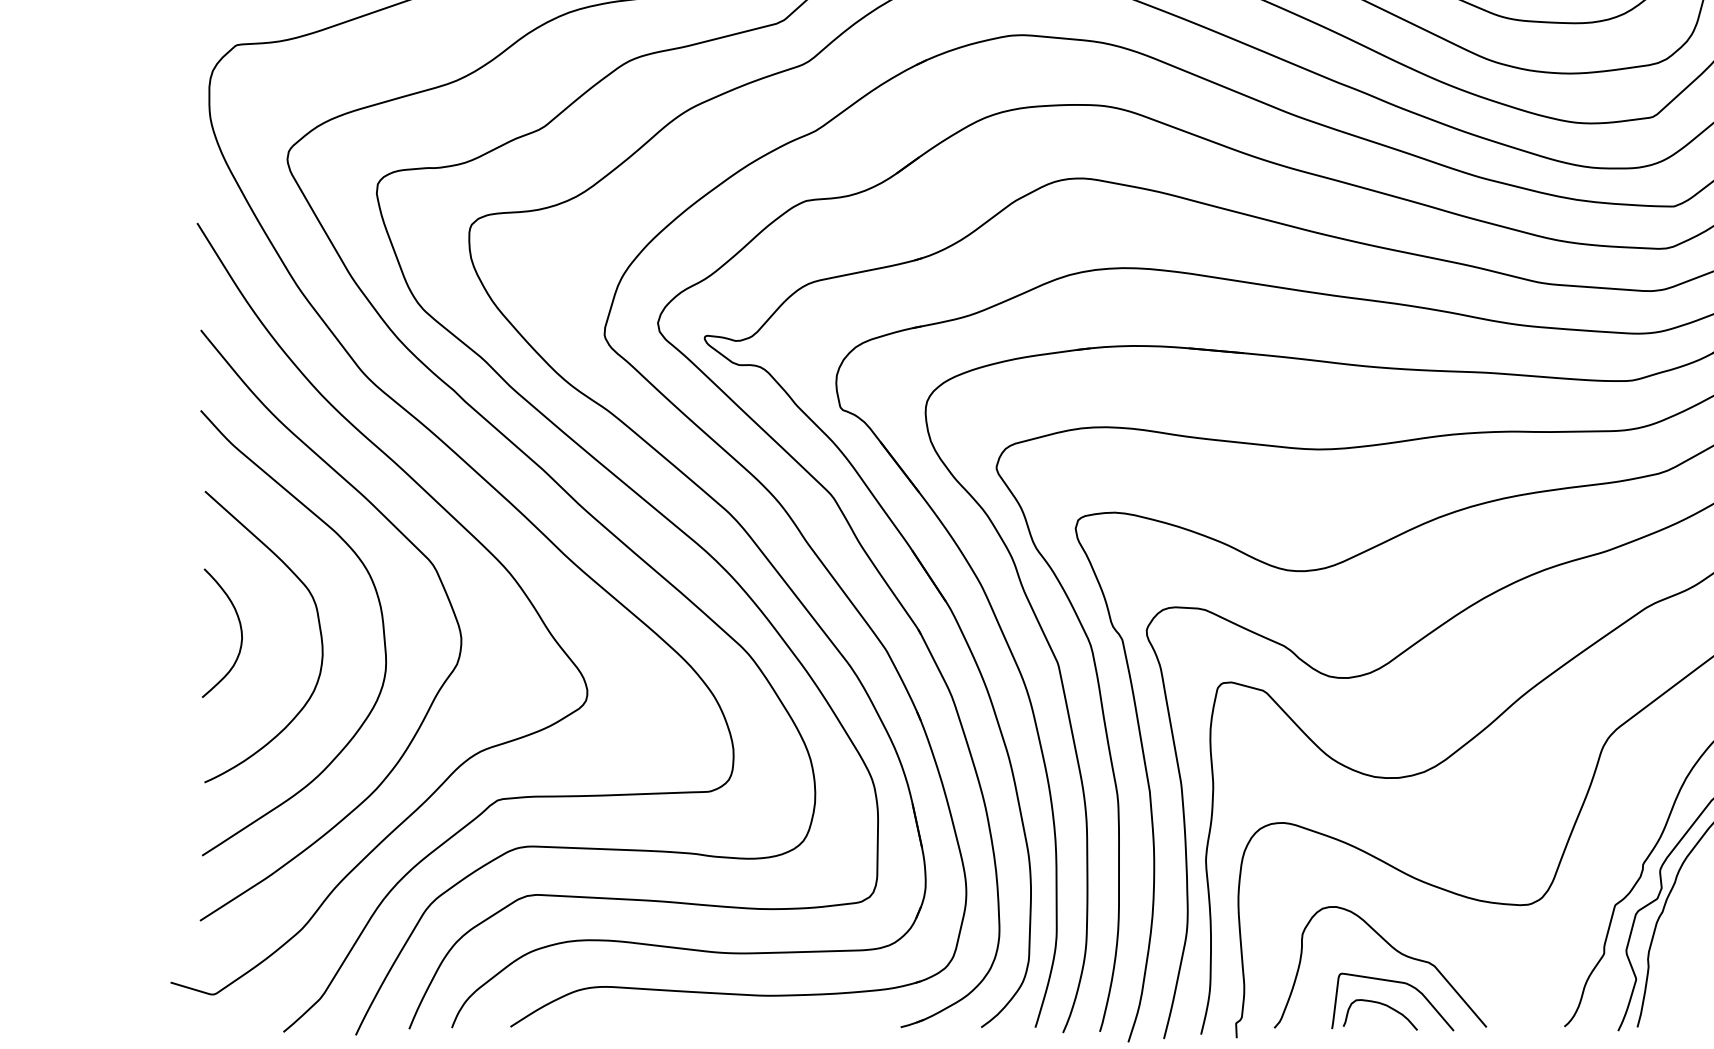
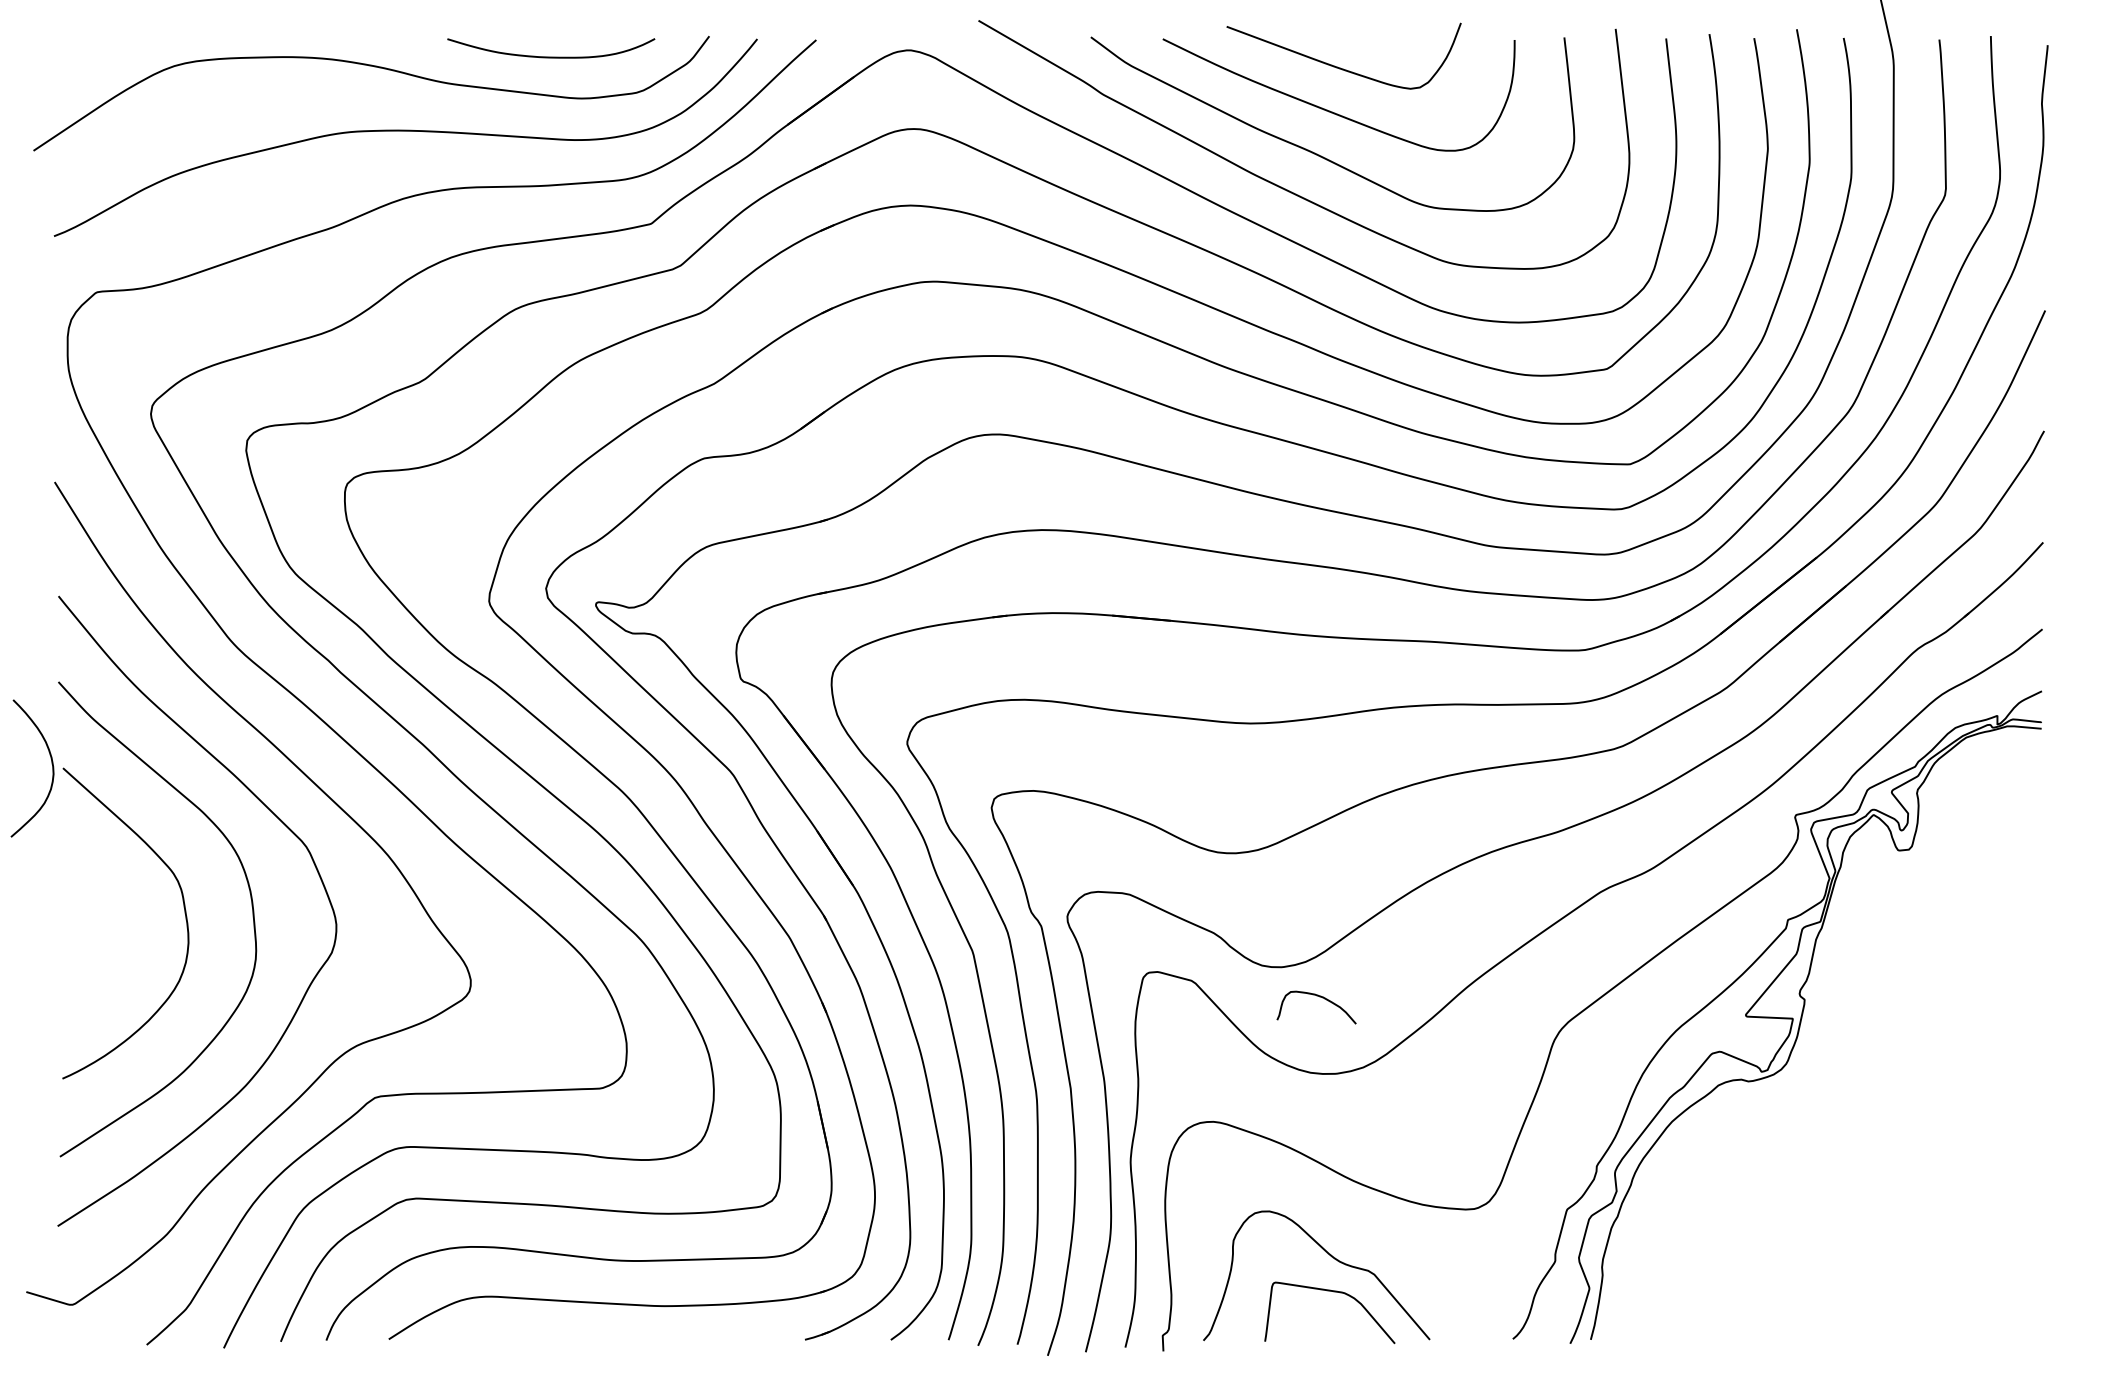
curve: (240, 629) -> (51, 764), moved
curve: (1383, 1005) -> (1319, 997), moved

